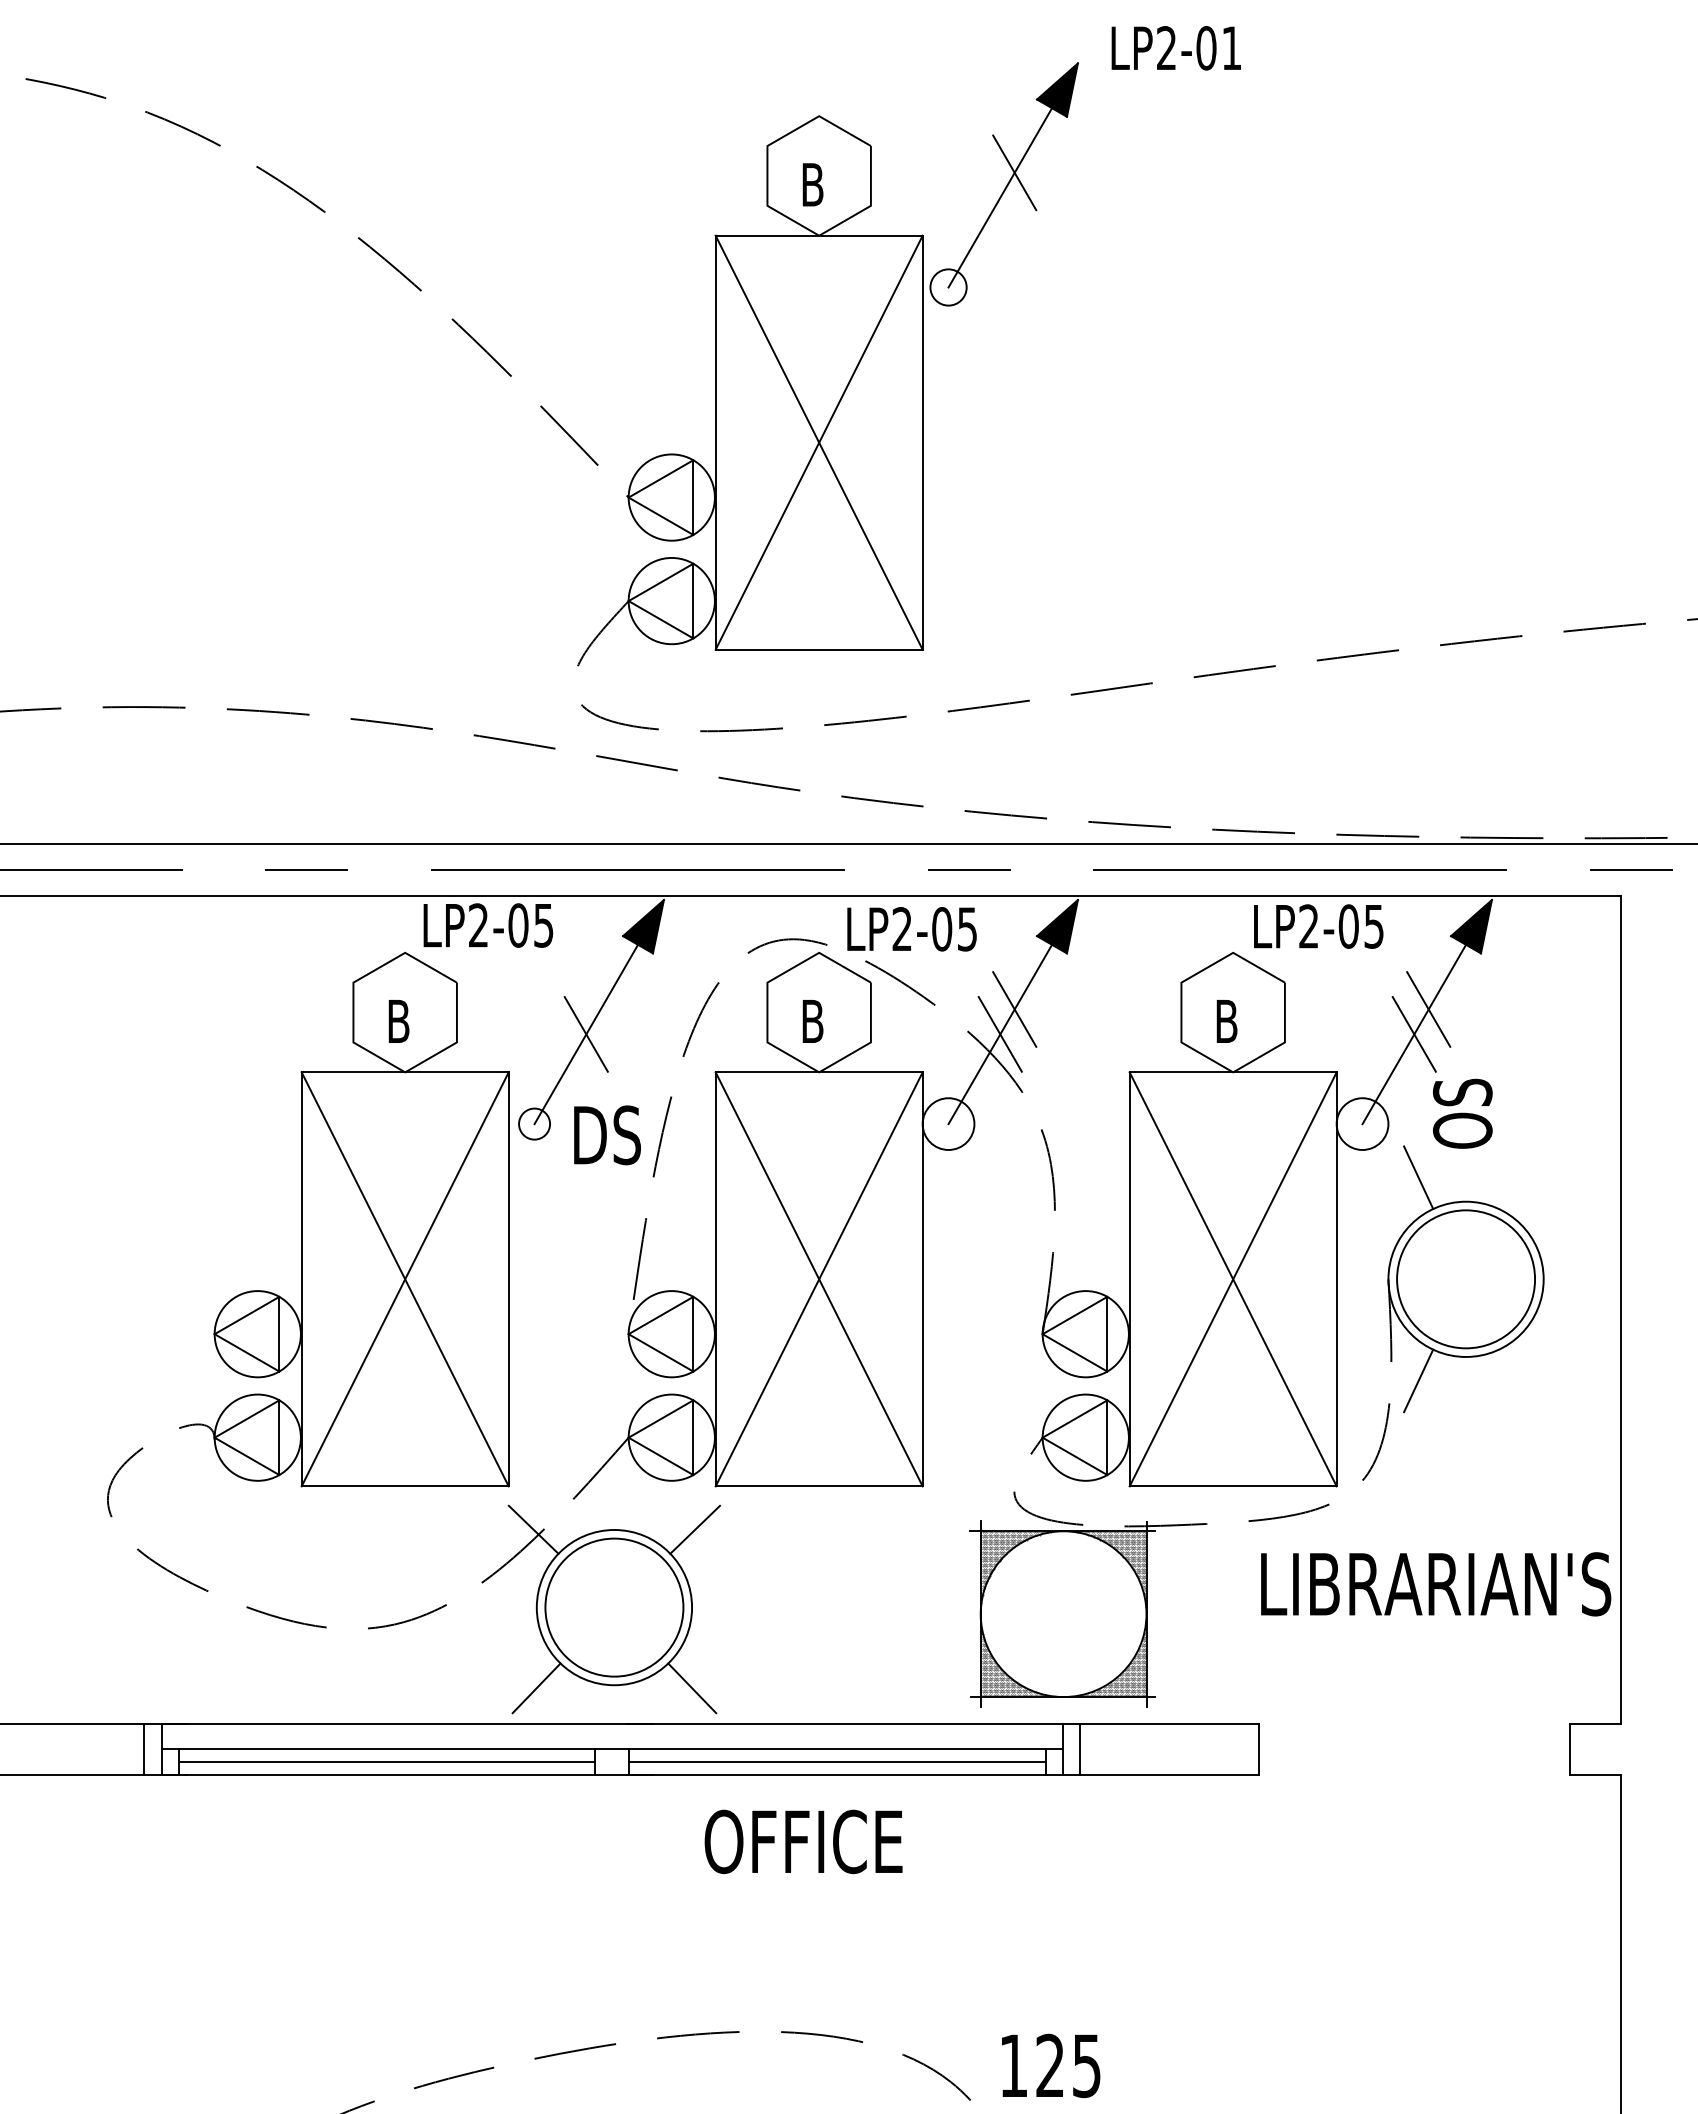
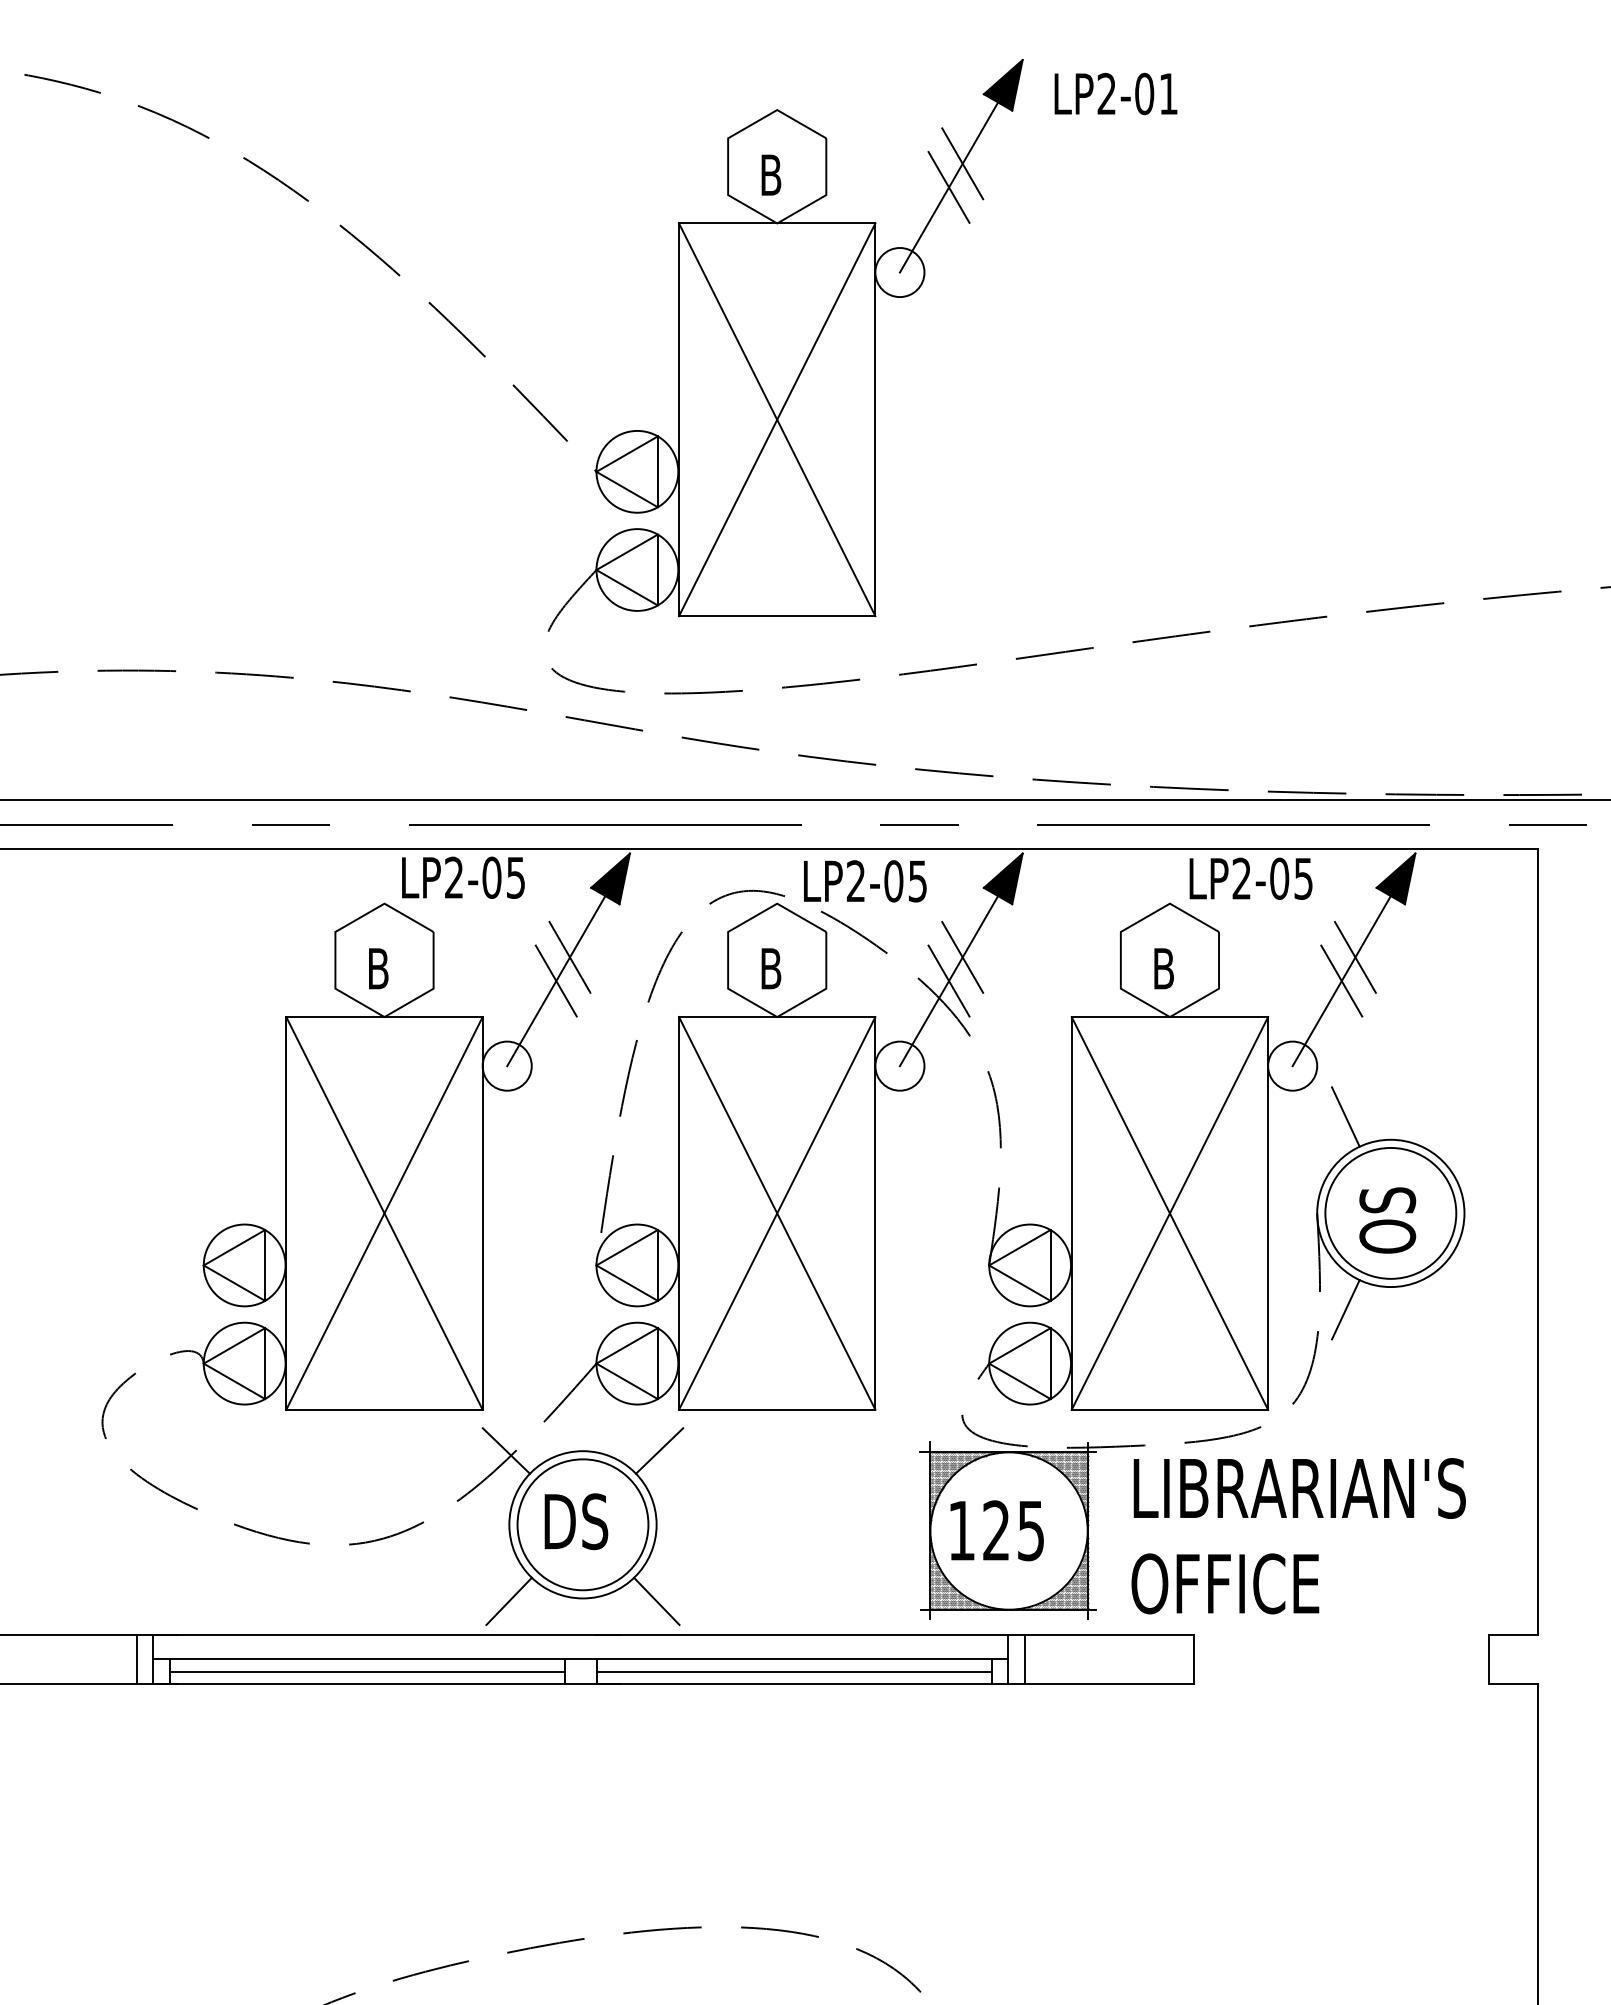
text: (1175, 48) -> (1115, 94), moved
line: (999, 197) -> (948, 187), added
circle: (948, 287) -> (899, 272), size x1.43
line: (600, 1009) -> (569, 957), added
text: (1462, 1113) -> (1387, 1220), moved
circle: (534, 1123) -> (507, 1065), size x1.67
text: (607, 1135) -> (576, 1521), moved
text: (1436, 1584) -> (1300, 1488), moved
text: (803, 1841) -> (1225, 1583), moved
text: (1051, 2065) -> (997, 1530), moved

